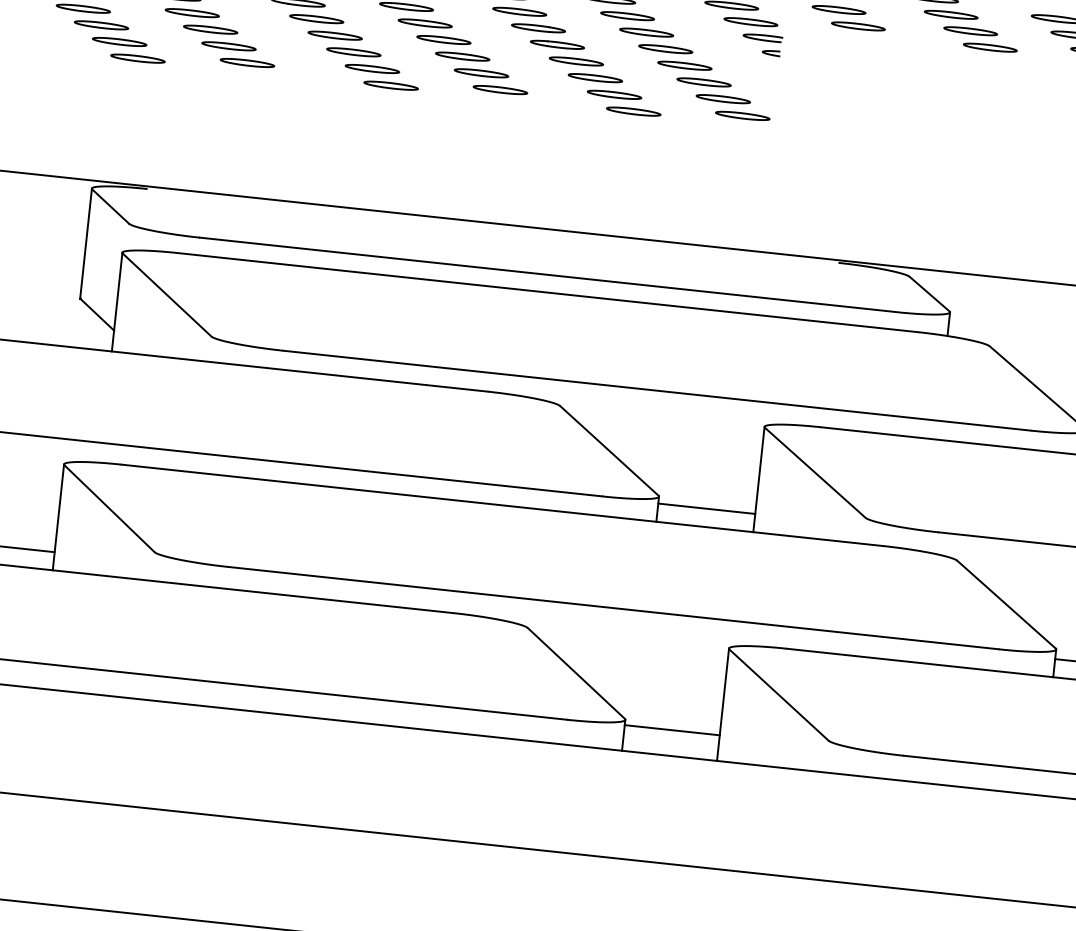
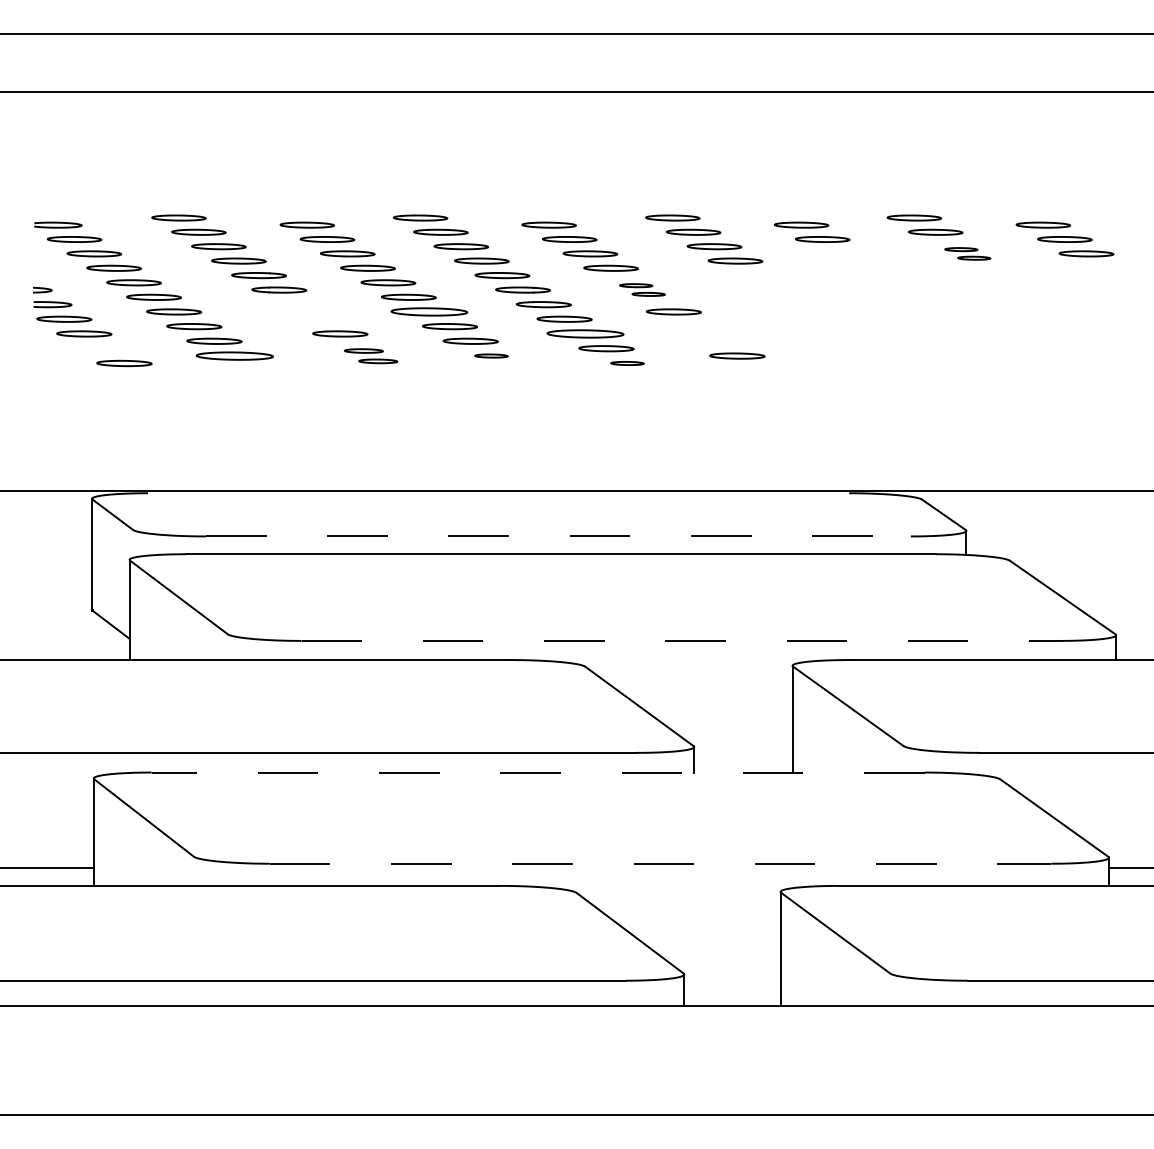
part: (325, 26) -> (309, 311), removed
part: (858, 26) -> (843, 253), removed
part: (444, 39) -> (429, 311), size x1.4
part: (980, 39) -> (967, 253), size x0.6
part: (656, 40) -> (642, 289), size x0.6
part: (119, 41) -> (104, 348), removed
part: (761, 44) -> (748, 282), removed
part: (247, 62) -> (234, 355), size x1.4
part: (381, 77) -> (370, 356), size x0.7
part: (595, 77) -> (585, 333), size x1.4
part: (500, 89) -> (491, 355), size x0.6
part: (713, 90) -> (705, 333), removed
part: (633, 111) -> (627, 363), size x0.6
line: (547, 274) -> (558, 536), solid -> dashed
line: (657, 390) -> (681, 640), solid -> dashed
line: (502, 505) -> (538, 772), solid -> dashed
line: (706, 509) -> (743, 754), removed
line: (613, 607) -> (660, 863), solid -> dashed
line: (672, 729) -> (732, 979), removed

